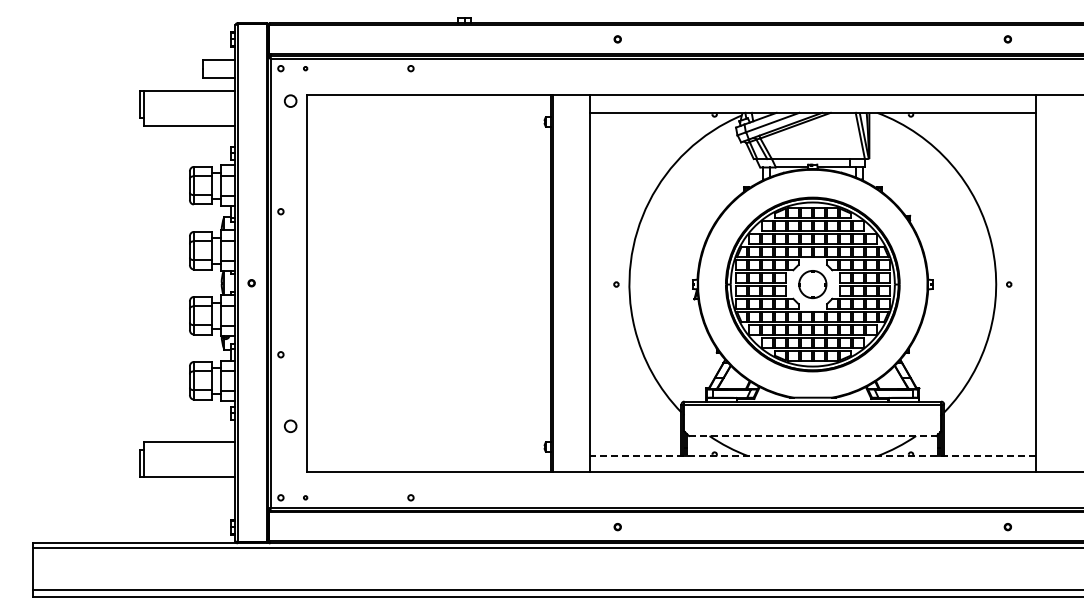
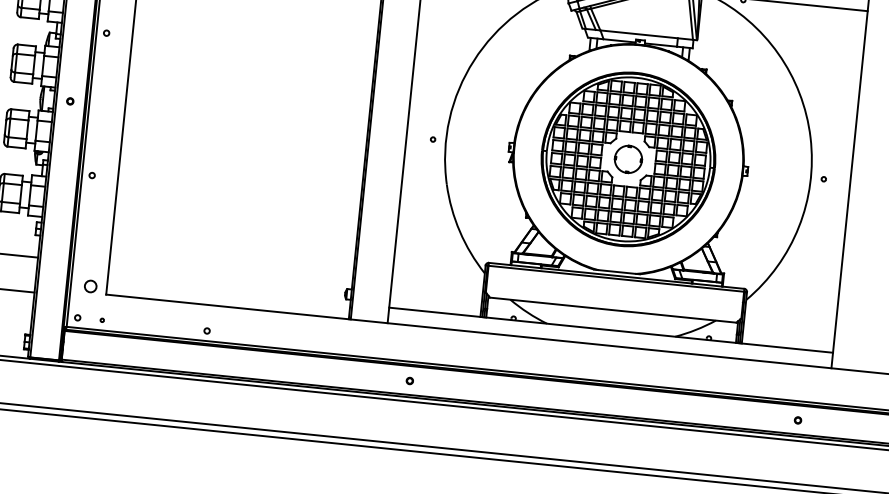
circle: (290, 425) -> (90, 285), moved
line: (812, 436) -> (612, 310), dashed -> solid
line: (812, 456) -> (610, 330), dashed -> solid

